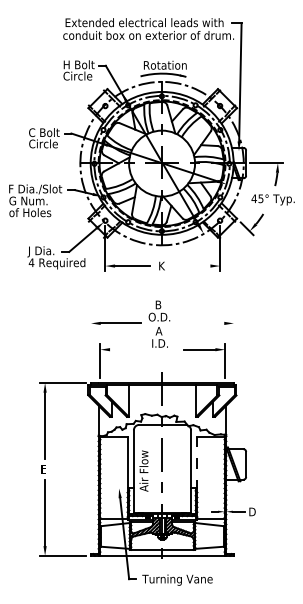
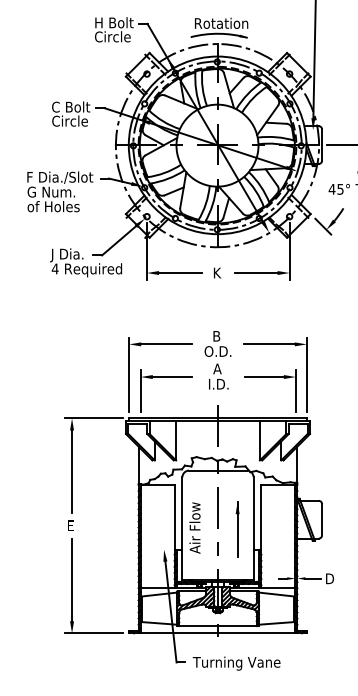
line: (192, 266) -> (255, 273), added
text: (159, 323) -> (218, 359), moved
line: (203, 323) -> (269, 344), added
line: (91, 347) -> (129, 374), added
line: (233, 347) -> (306, 374), added
line: (125, 349) -> (172, 376), added
line: (197, 462) -> (261, 517), dashed -> solid
part: (177, 471) -> (236, 528), added

